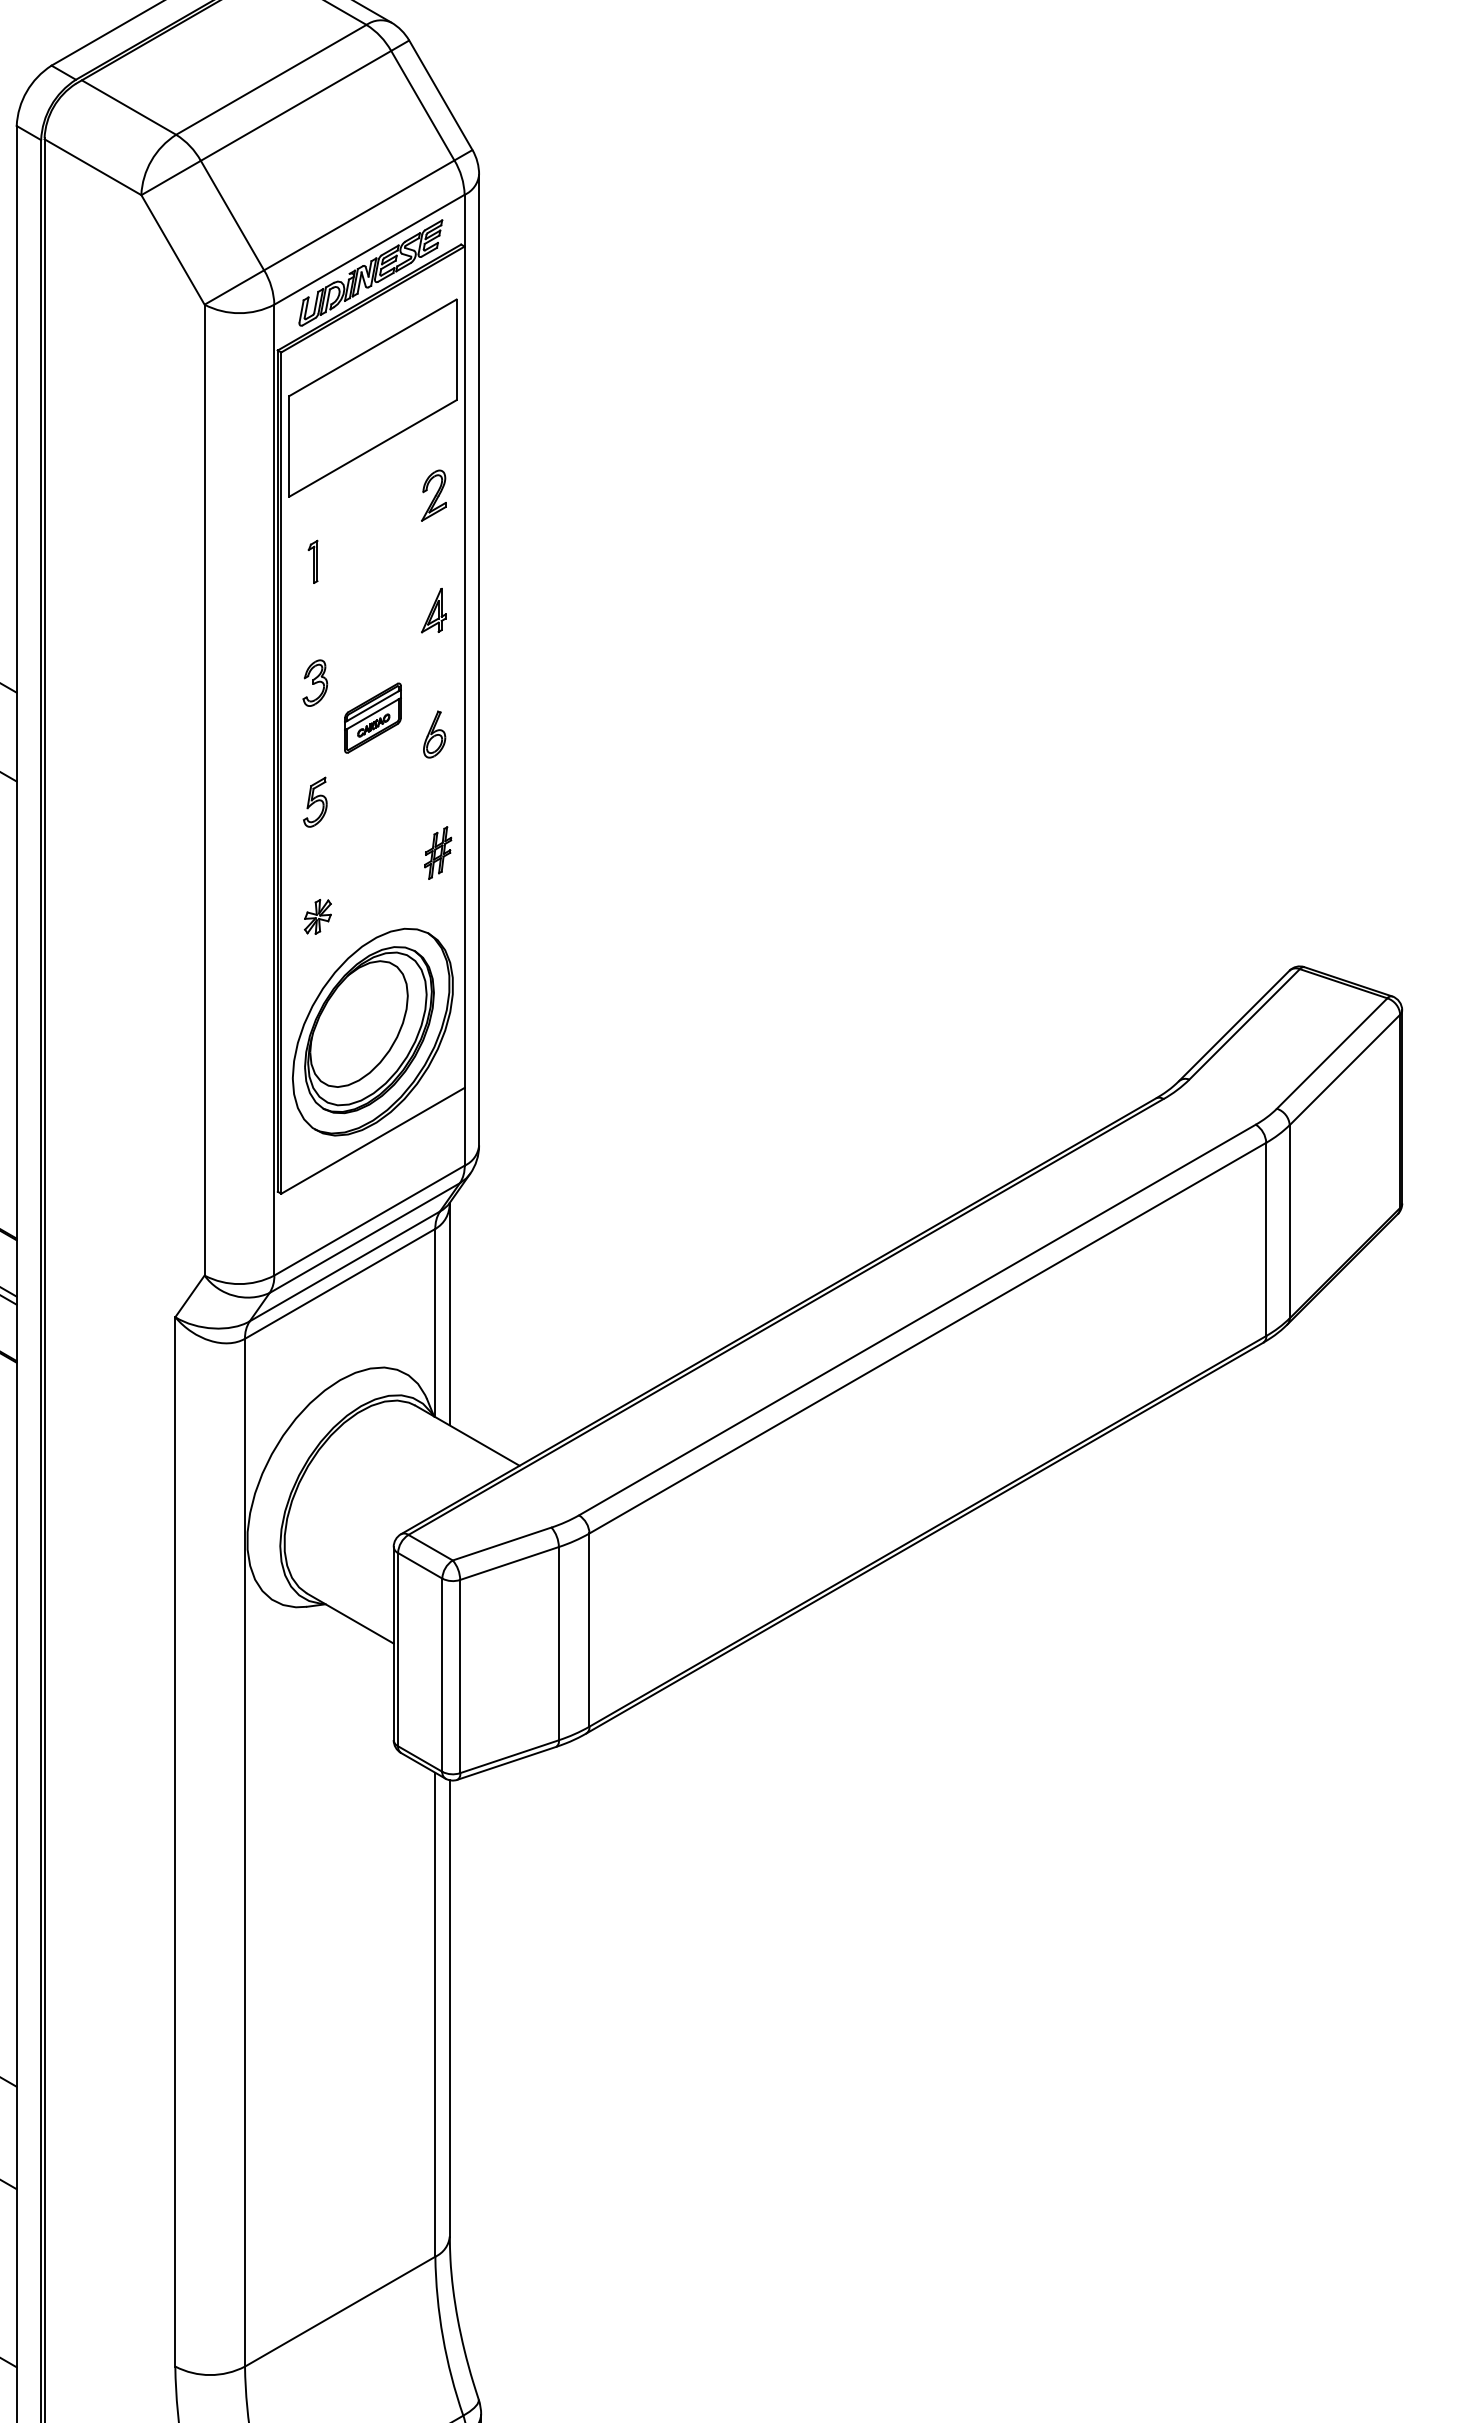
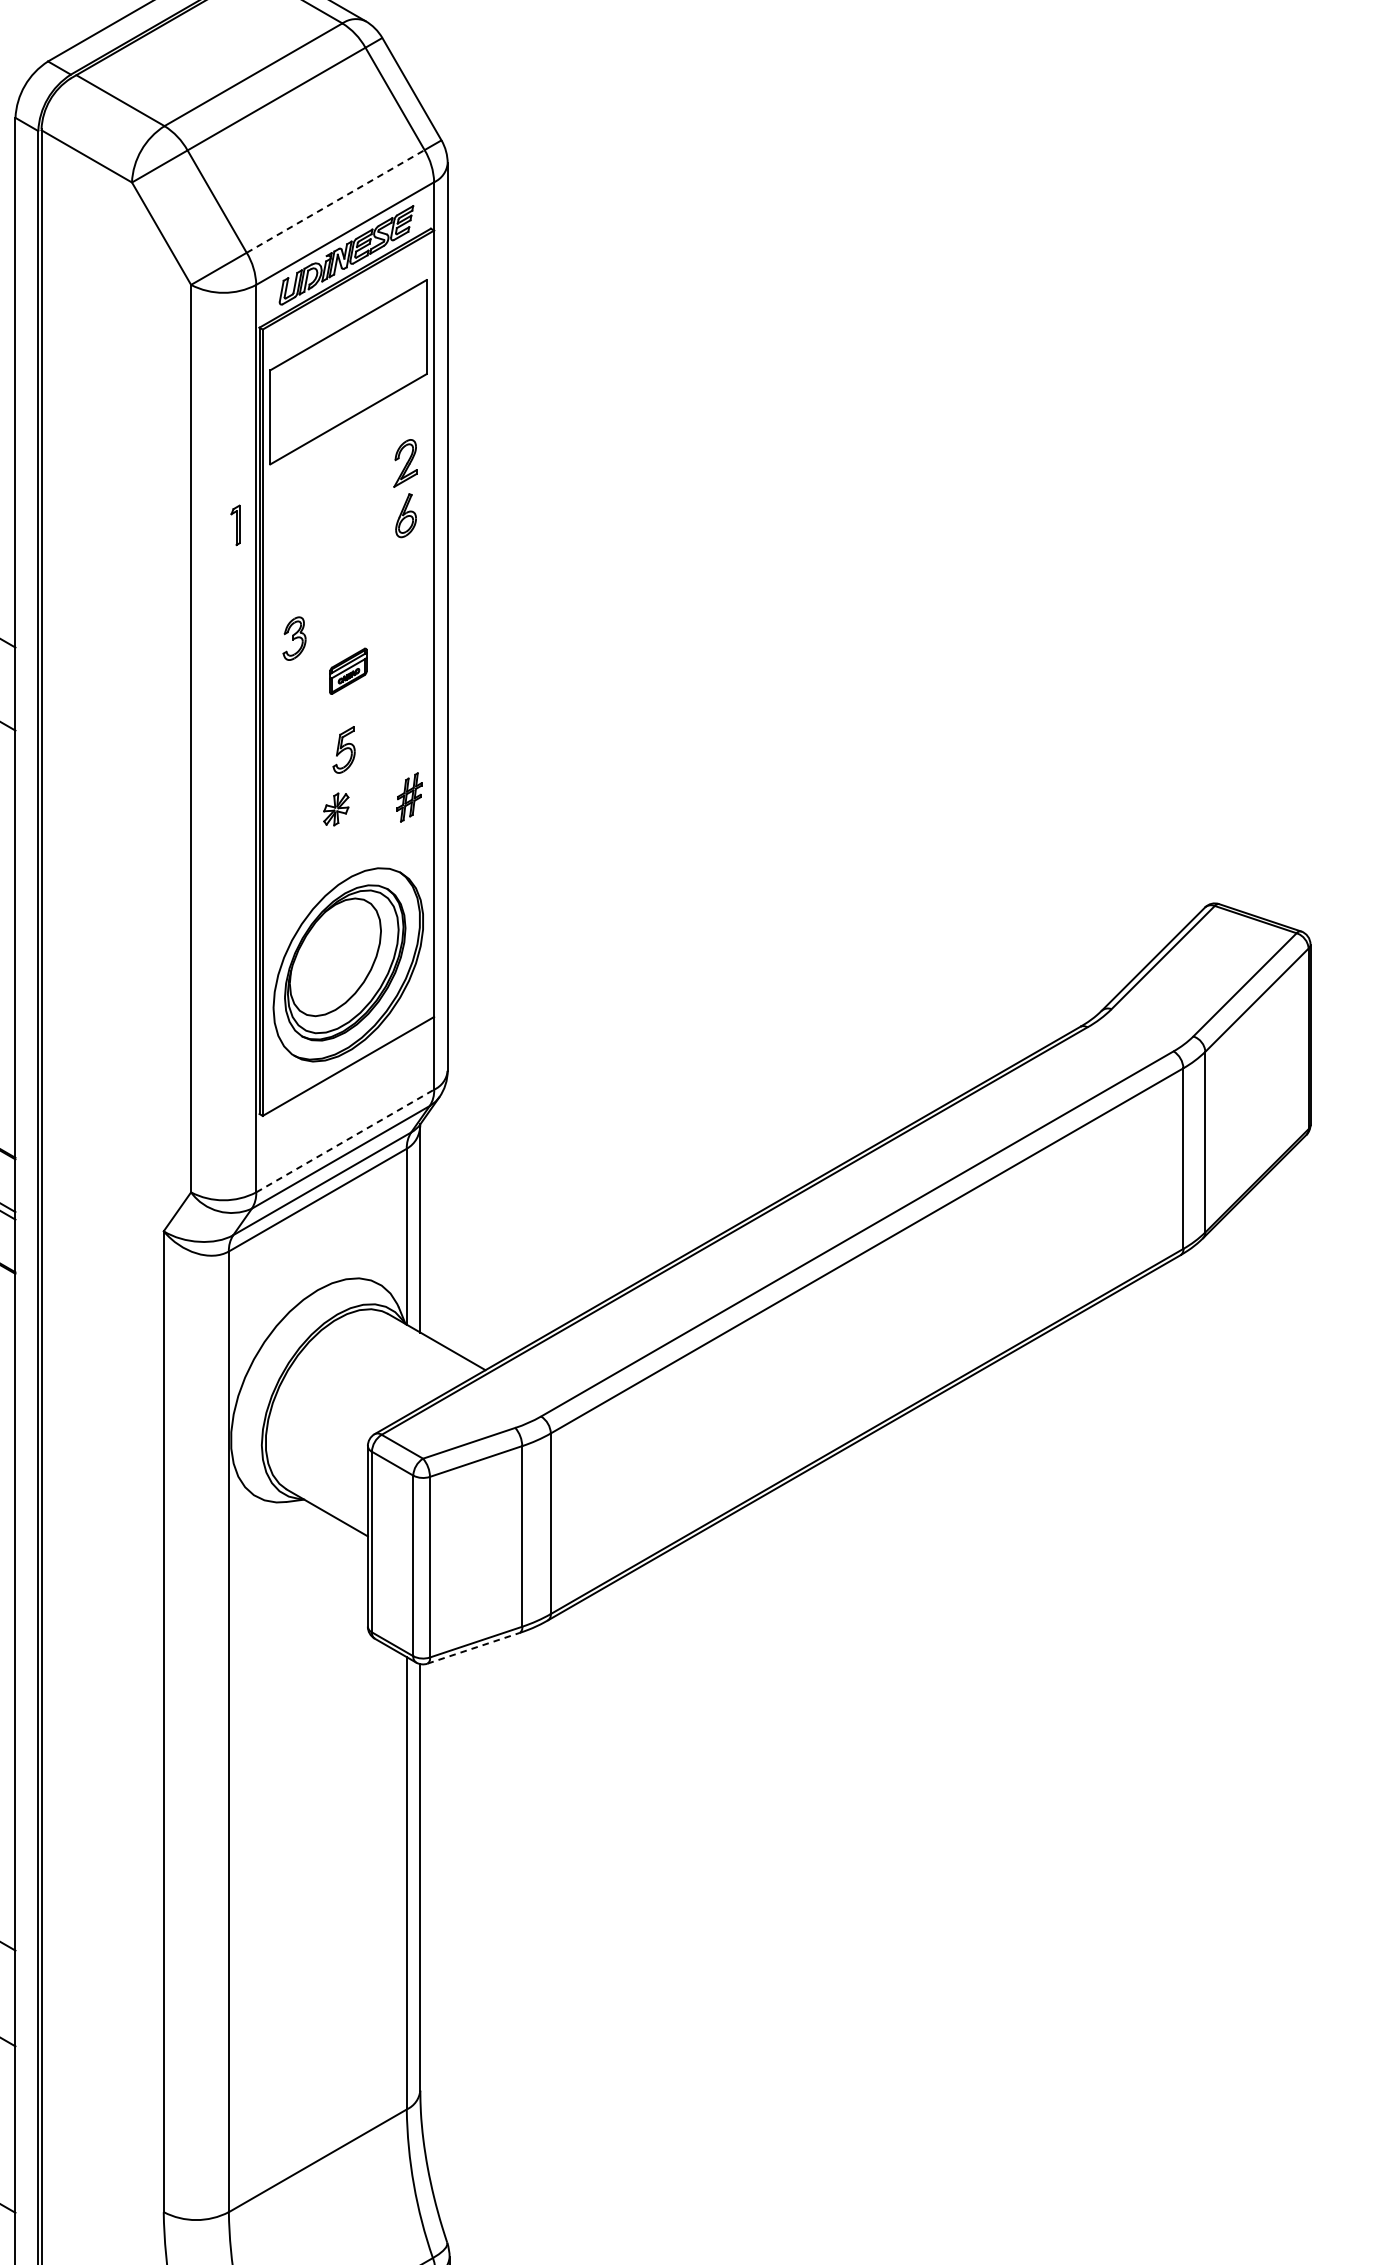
line: (359, 215) -> (335, 201), solid -> dashed
part: (312, 561) -> (234, 524), moved
part: (433, 610) -> (405, 570), removed
part: (372, 717) -> (348, 670), size x0.7
part: (434, 734) -> (405, 515), moved
part: (315, 801) -> (344, 749), moved
part: (317, 916) -> (335, 809), moved
line: (369, 1220) -> (345, 1140), solid -> dashed
line: (507, 1763) -> (474, 1648), solid -> dashed

